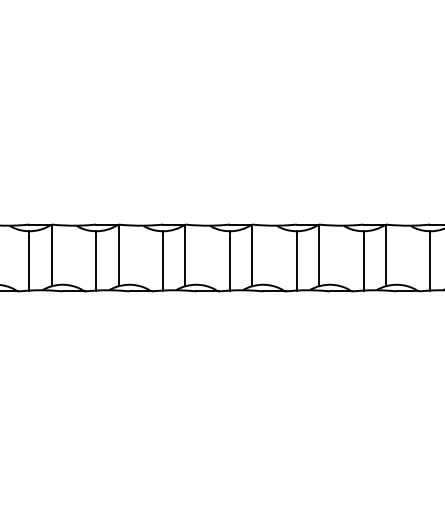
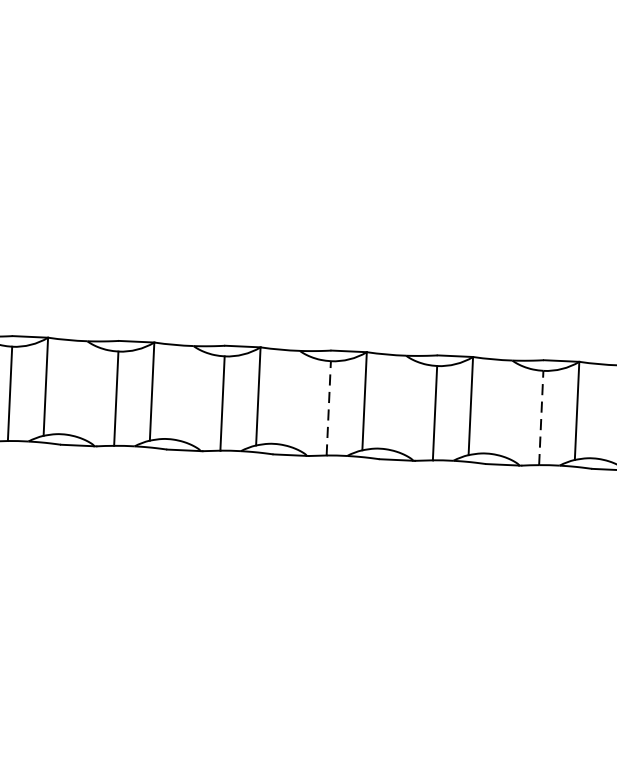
line: (296, 260) -> (328, 407), solid -> dashed
line: (430, 260) -> (541, 417), solid -> dashed

